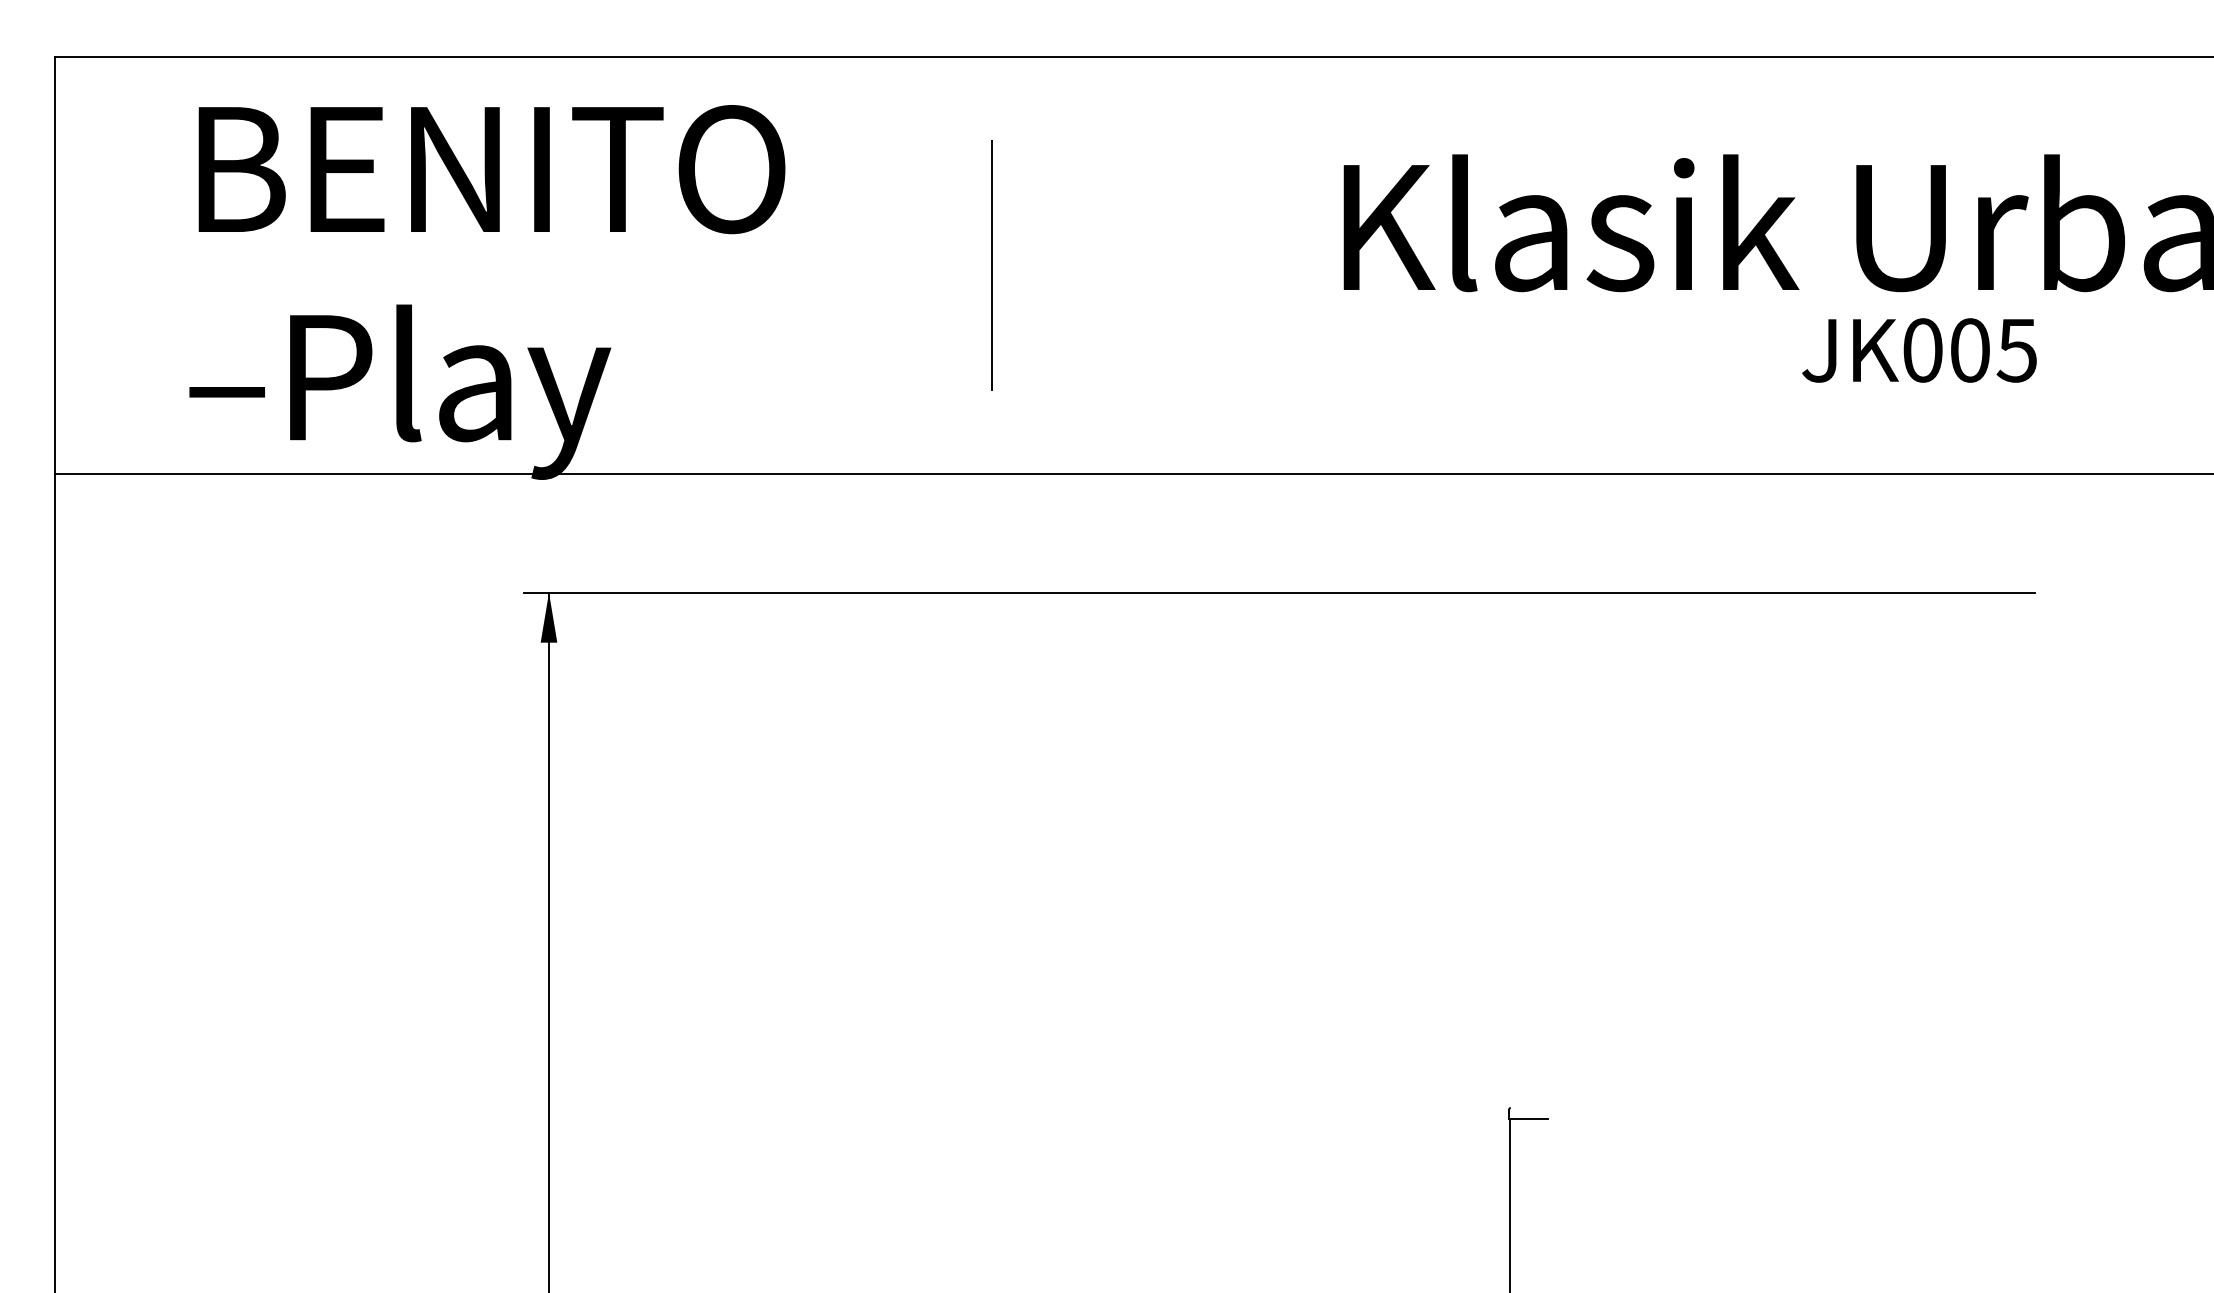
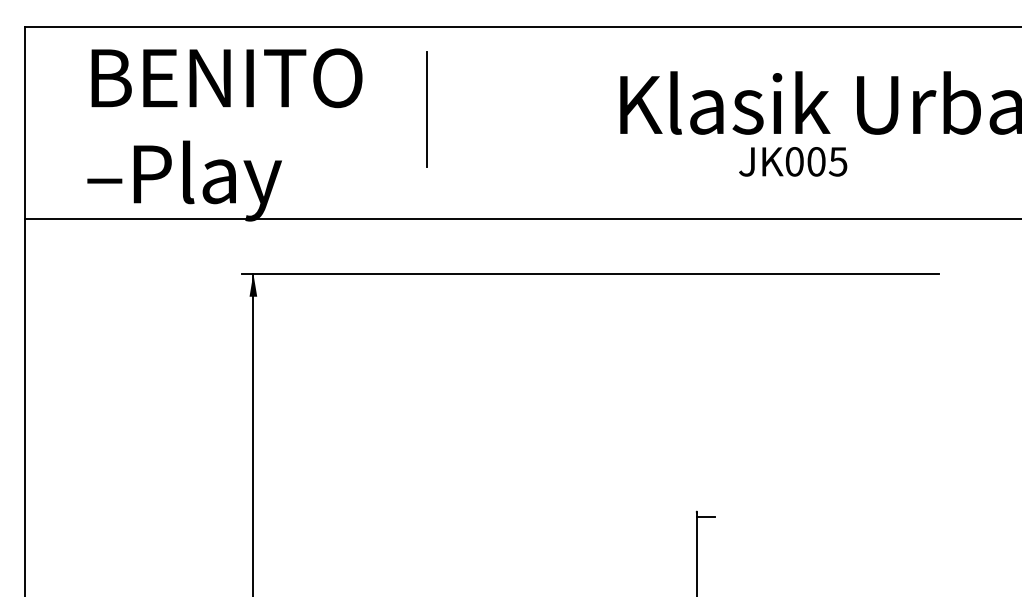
line: (991, 265) -> (426, 109), moved
text: (1920, 349) -> (793, 161), moved

